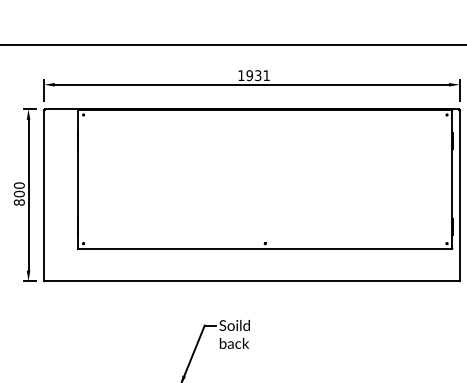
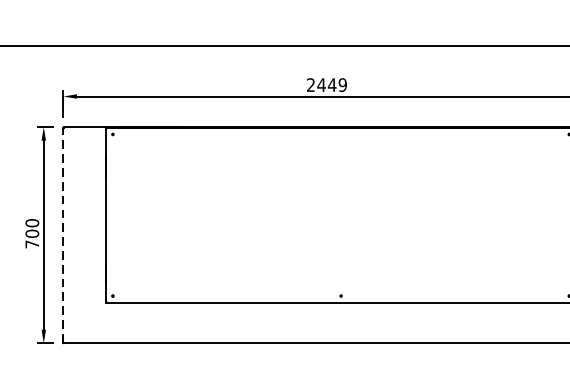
text: (253, 75) -> (326, 84), 1931 -> 2449
line: (44, 195) -> (63, 235), solid -> dashed
text: (18, 202) -> (31, 244), 800 -> 700

